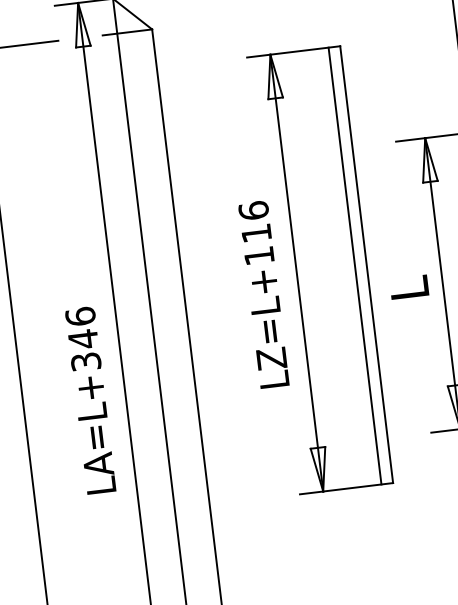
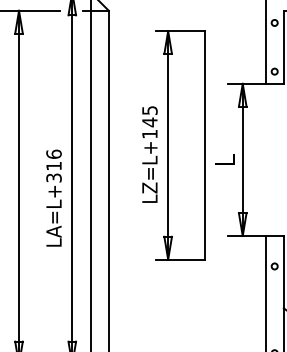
text: (254, 222) -> (149, 116), LZ=L+116 -> LZ=L+145
line: (354, 266) -> (198, 145), removed
text: (82, 339) -> (53, 166), LA=L+346 -> LA=L+316

